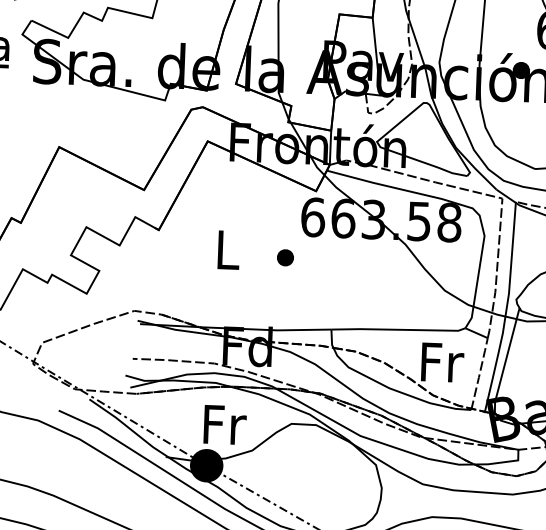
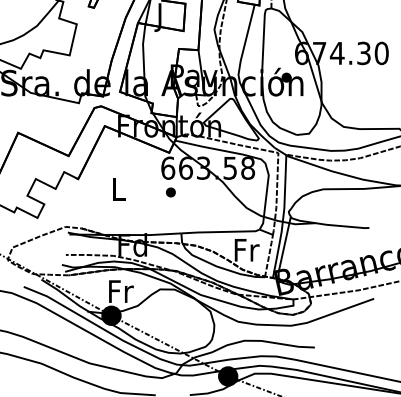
part: (284, 257) -> (170, 192), moved

